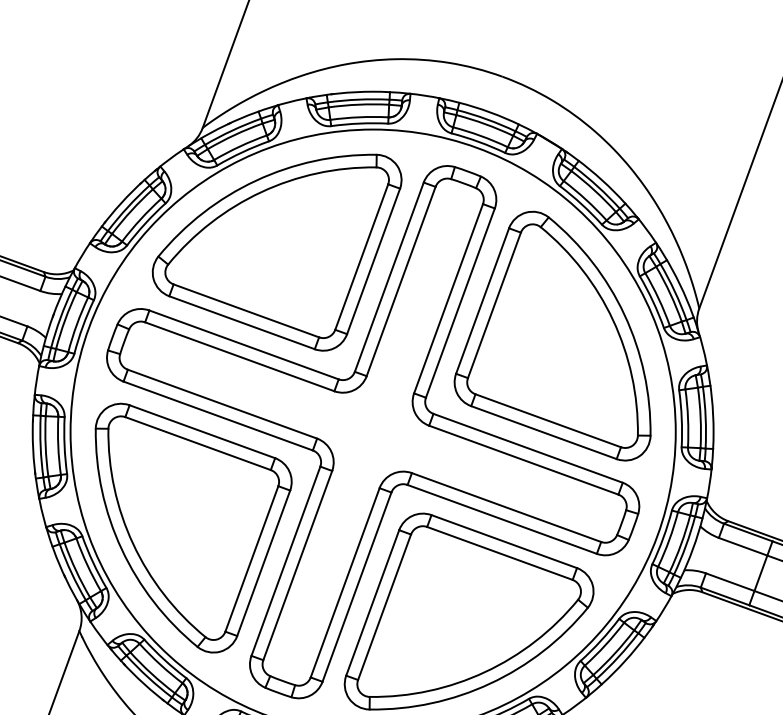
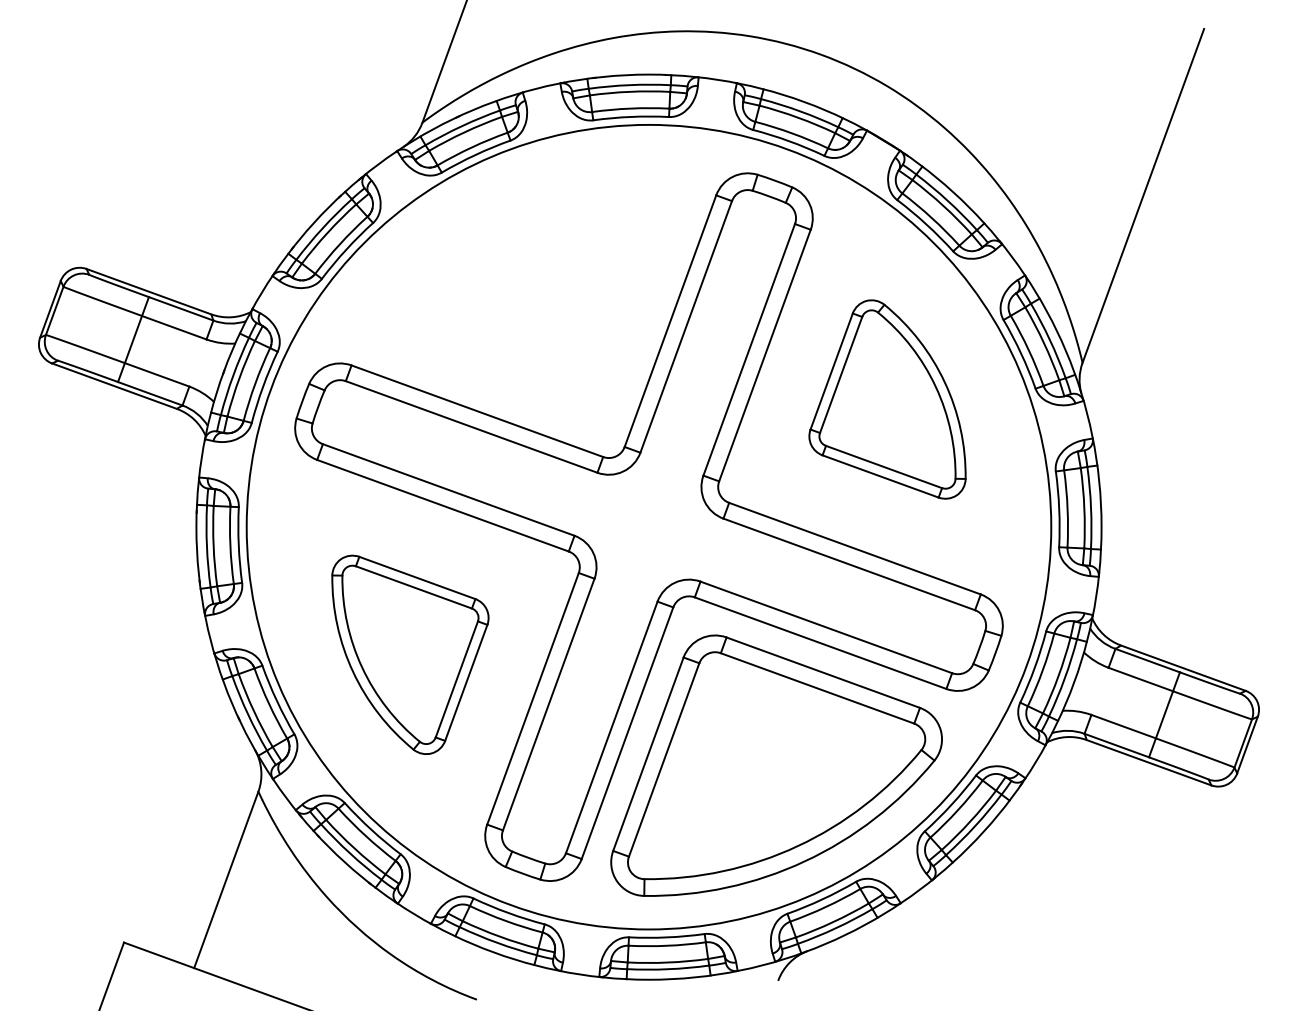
part: (277, 252) -> (521, 288), removed
part: (552, 336) -> (887, 399), size x0.6
part: (193, 527) -> (410, 654), size x0.6

